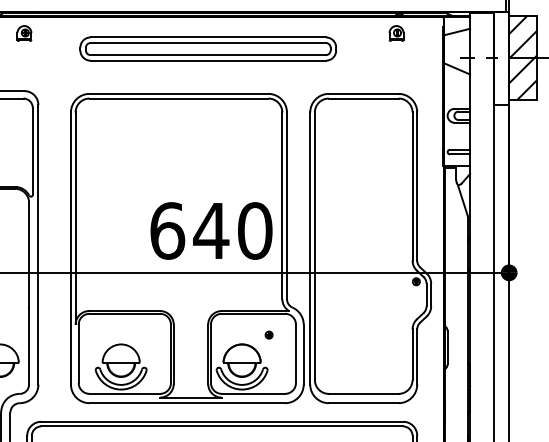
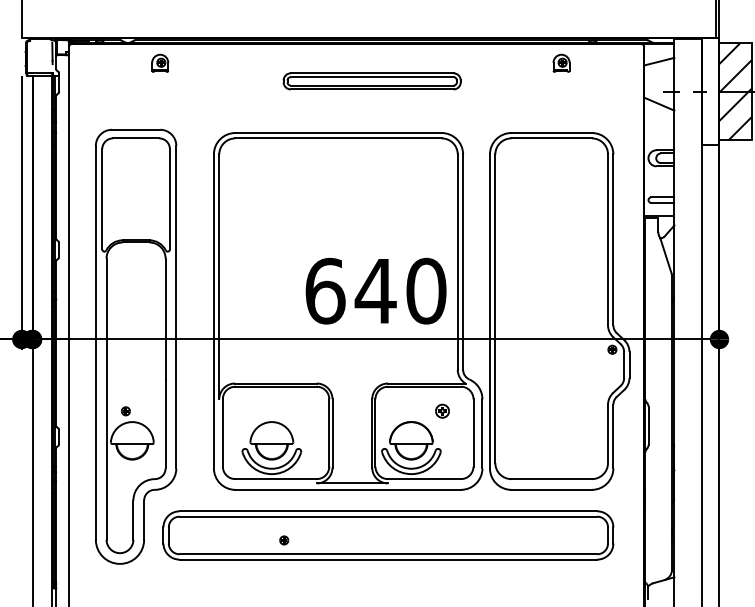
part: (396, 32) -> (561, 62), moved
part: (207, 49) -> (371, 81), size x0.6
part: (269, 335) -> (442, 411), size x1.6

